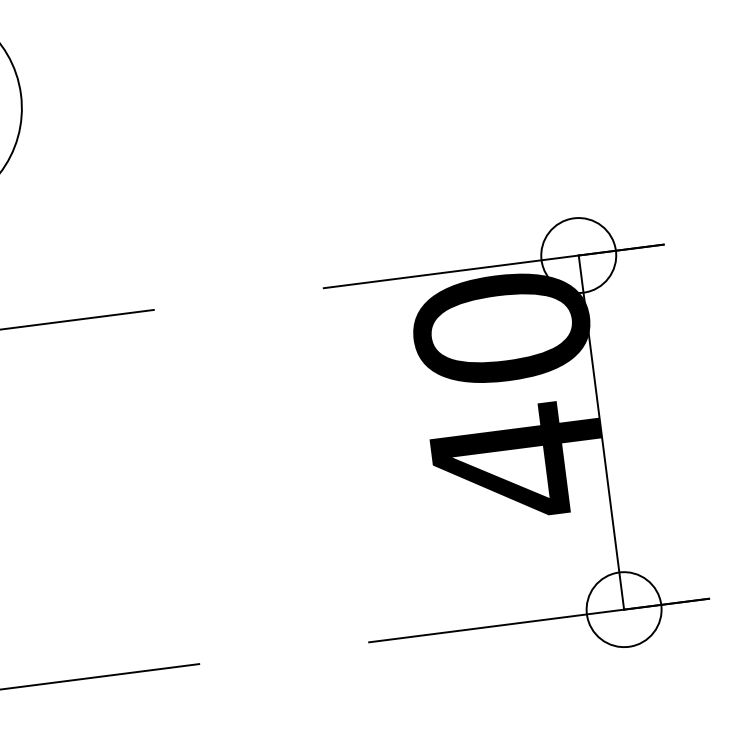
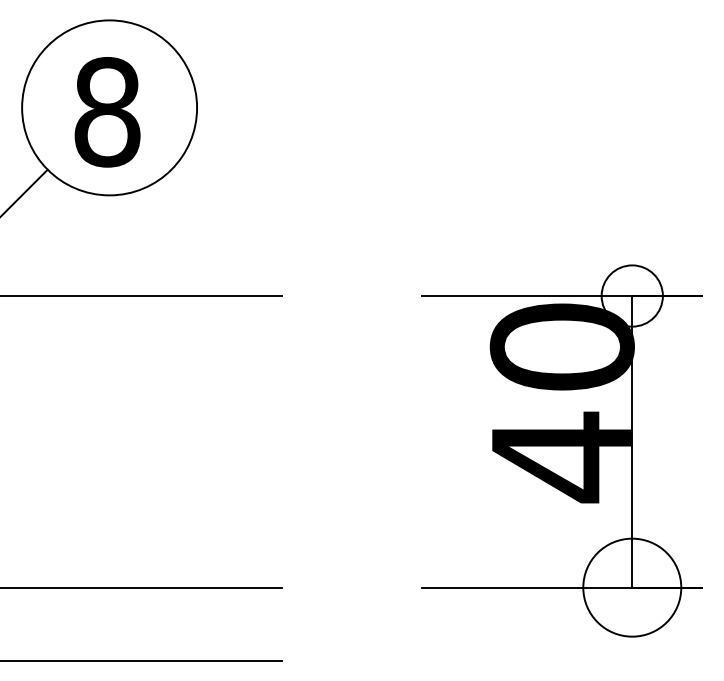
circle: (623, 609) -> (631, 587), size x1.6

